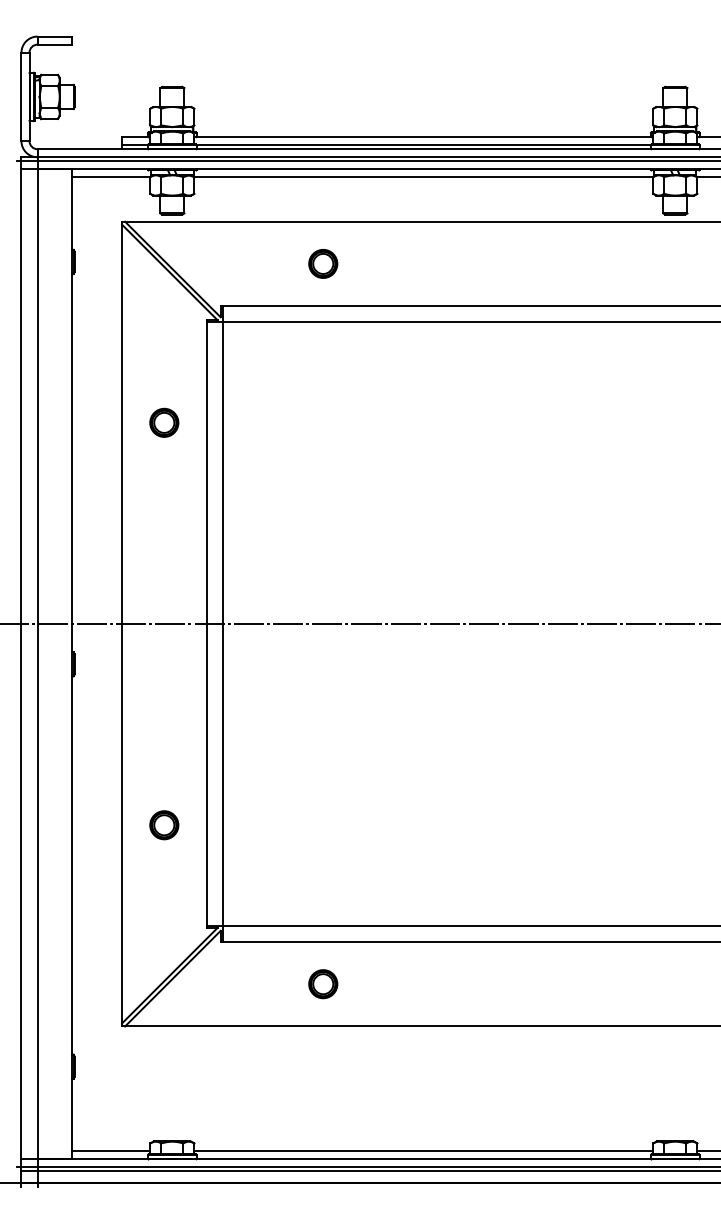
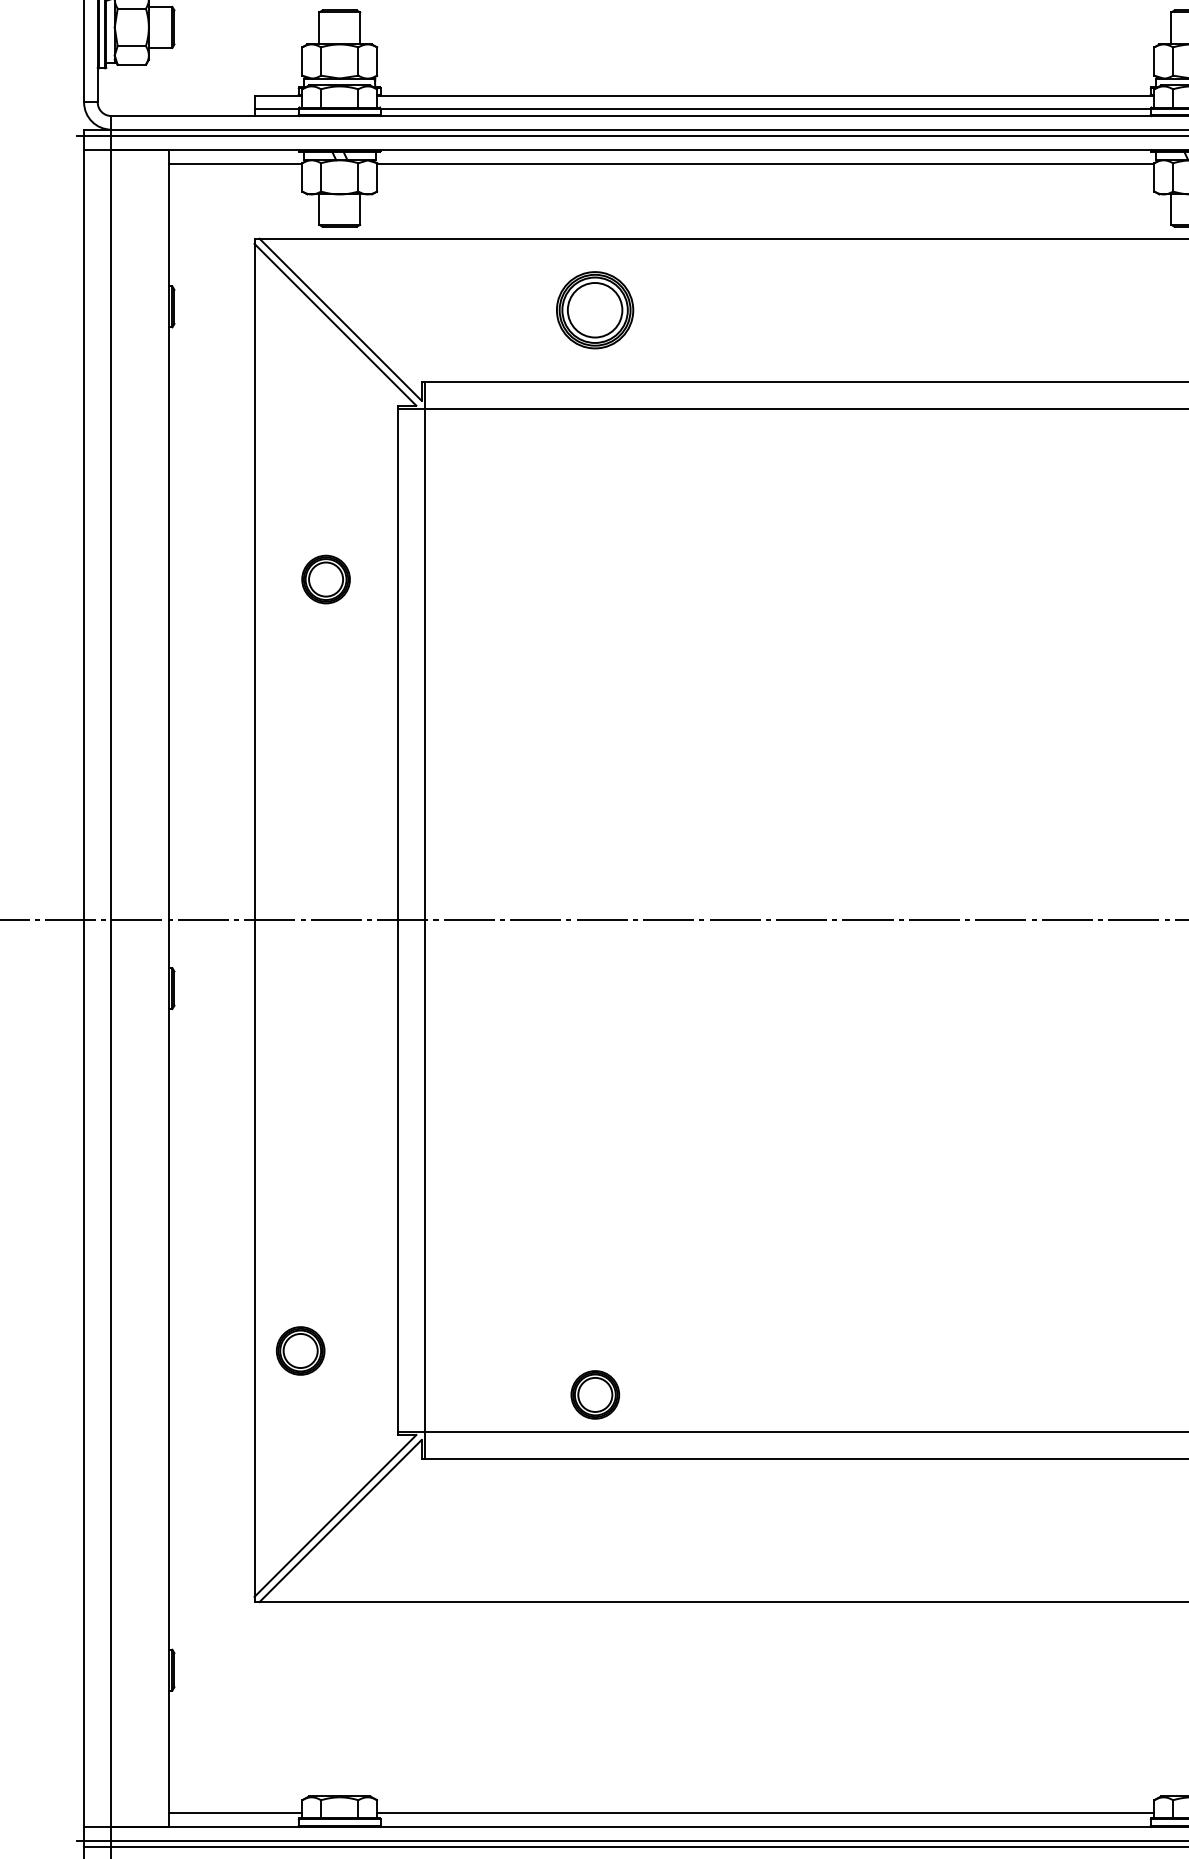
part: (323, 263) -> (595, 309), size x1.6
part: (164, 825) -> (300, 1351), moved
part: (323, 984) -> (595, 1395), moved

